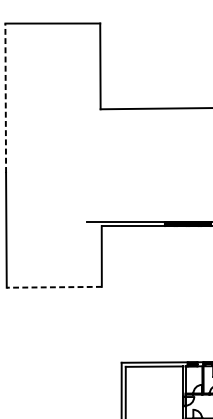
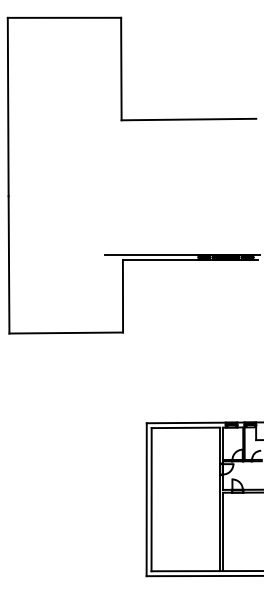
line: (5, 97) -> (8, 106), dashed -> solid
line: (54, 287) -> (66, 333), dashed -> solid

